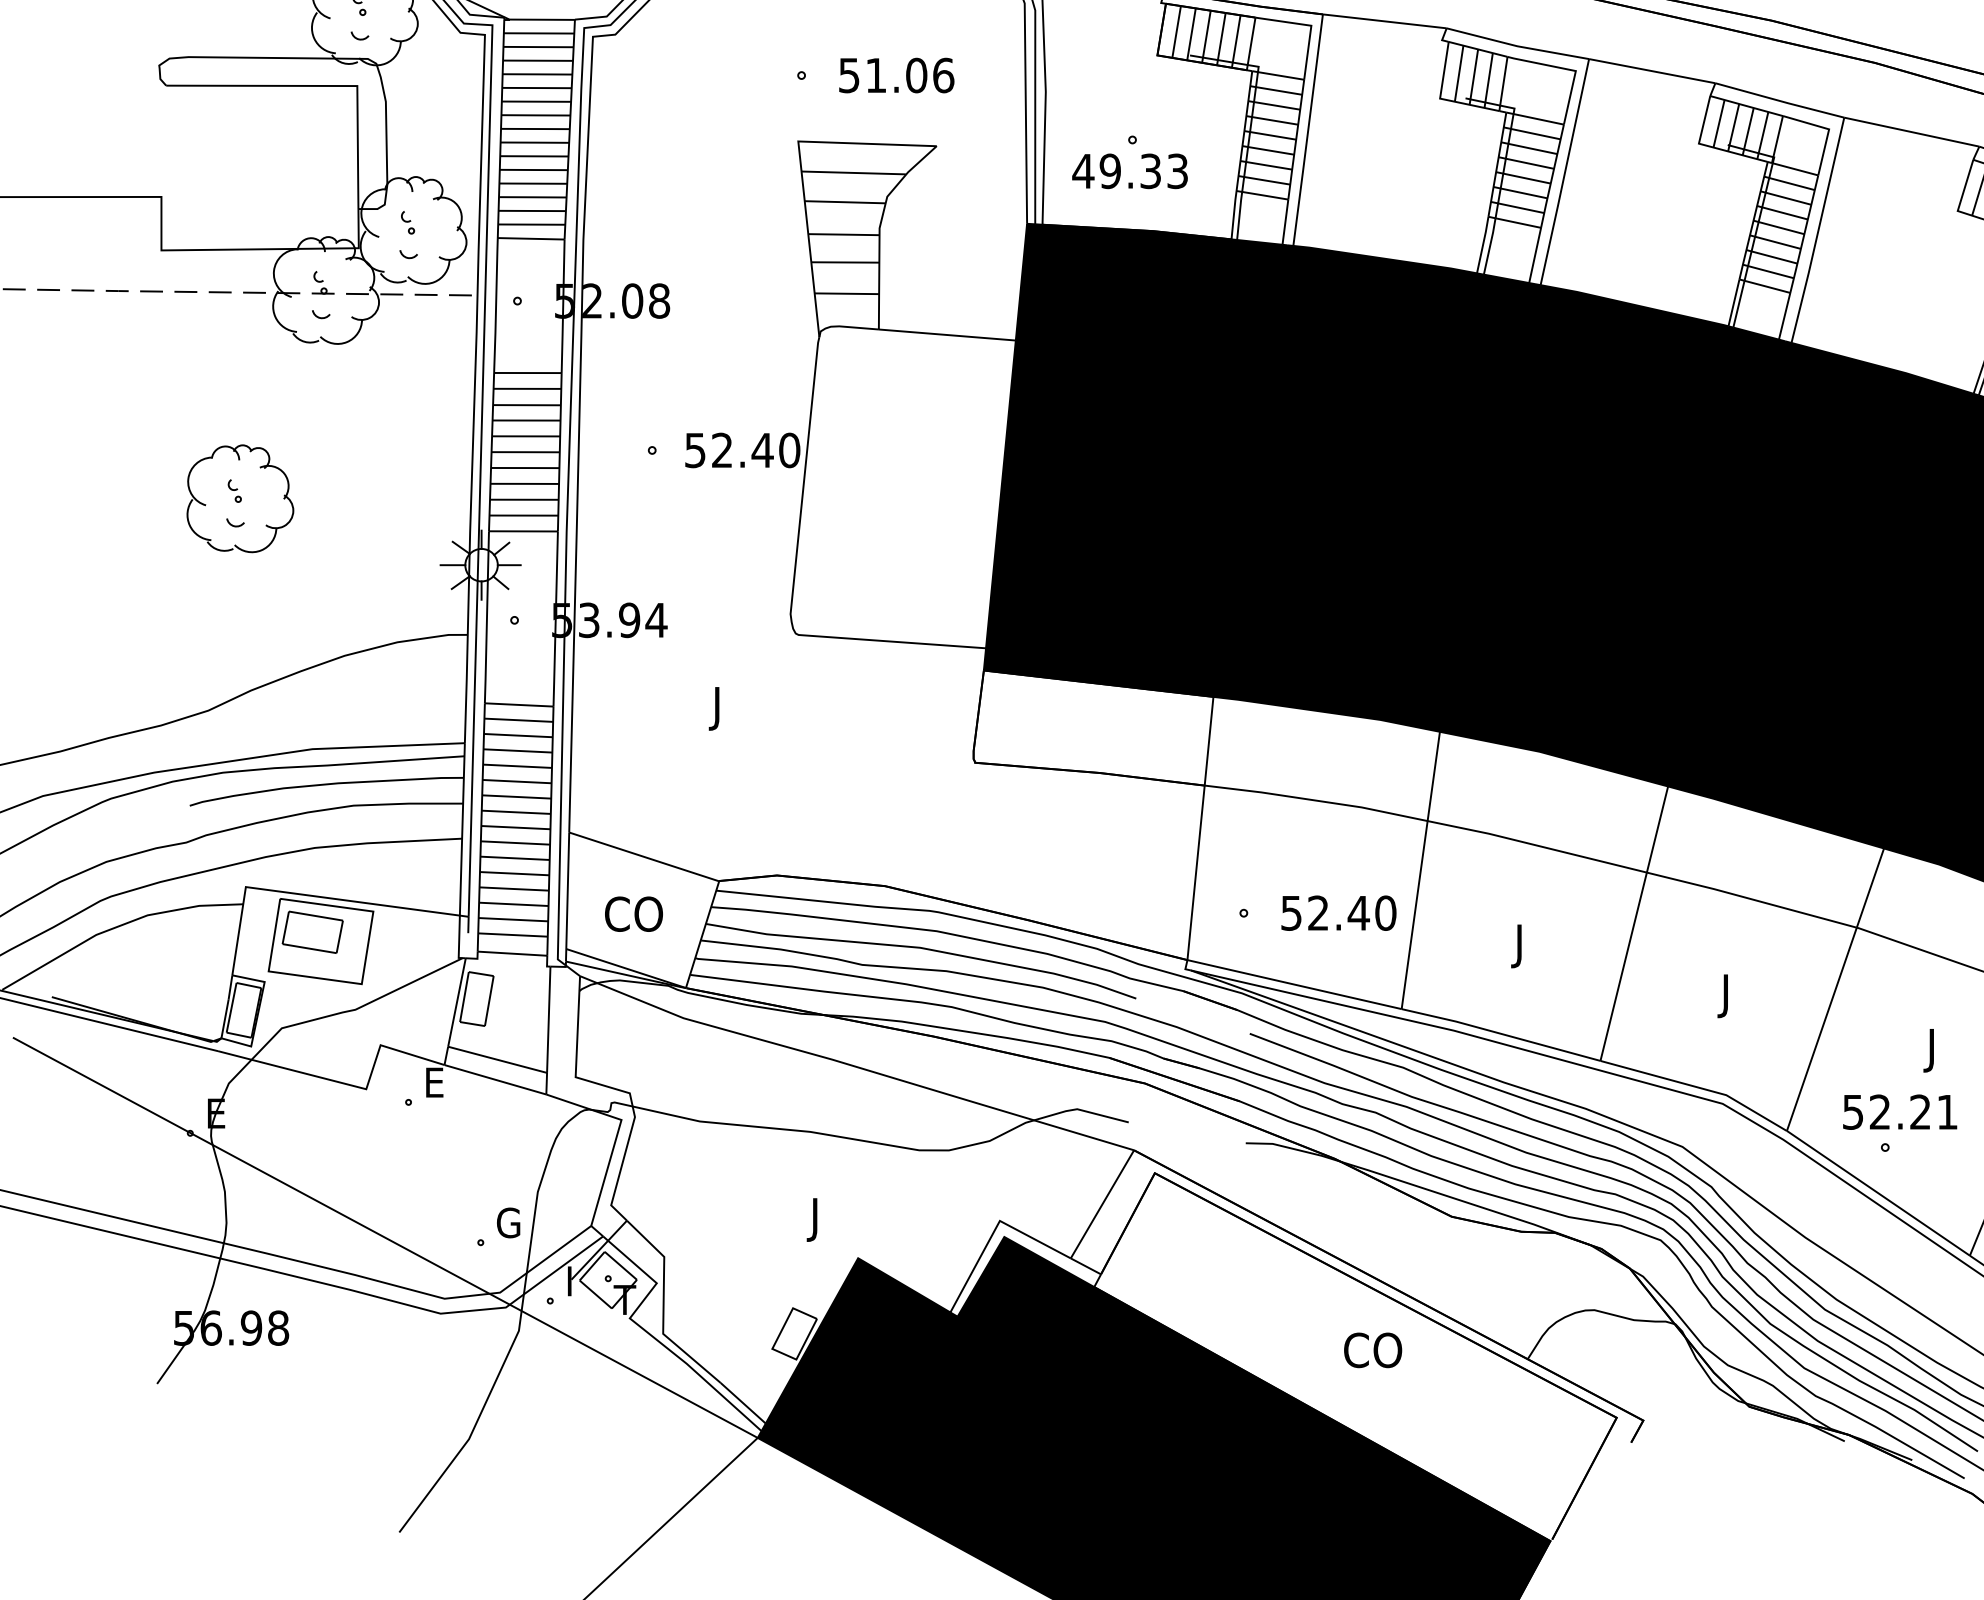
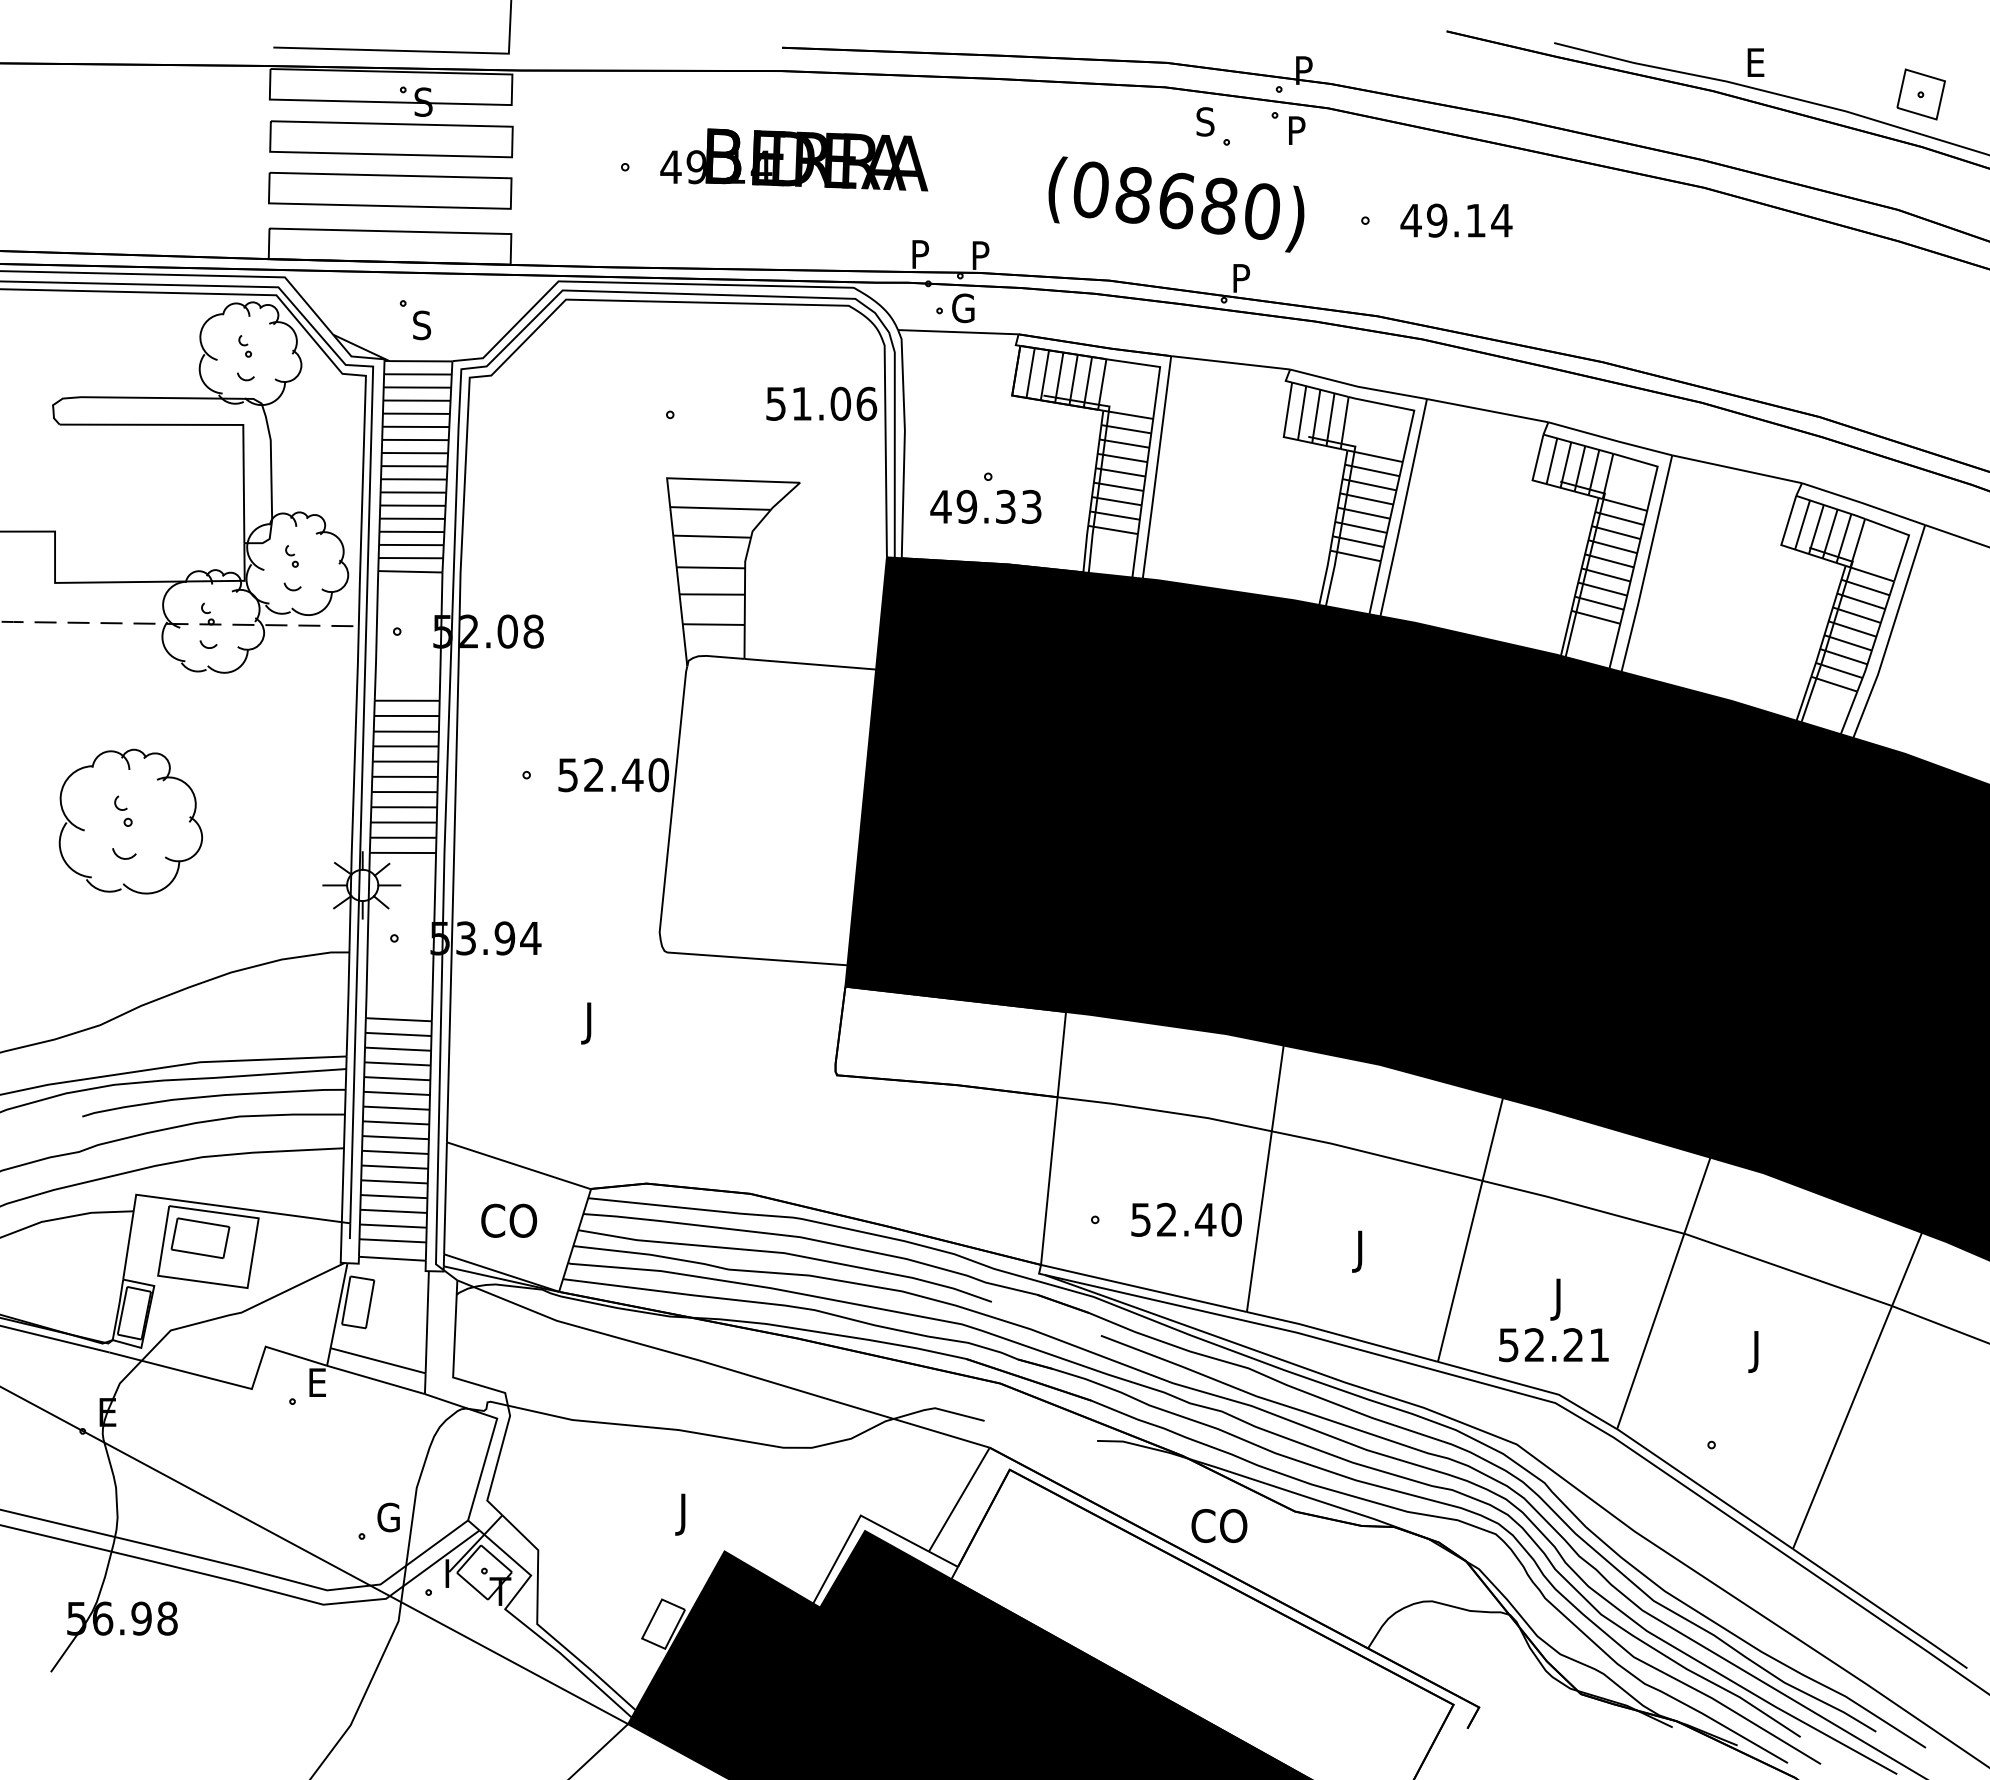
text: (896, 75) -> (821, 403), moved
part: (239, 498) -> (130, 821), size x1.4
text: (1899, 1112) -> (1553, 1345), moved
text: (1373, 1349) -> (1219, 1525), moved

